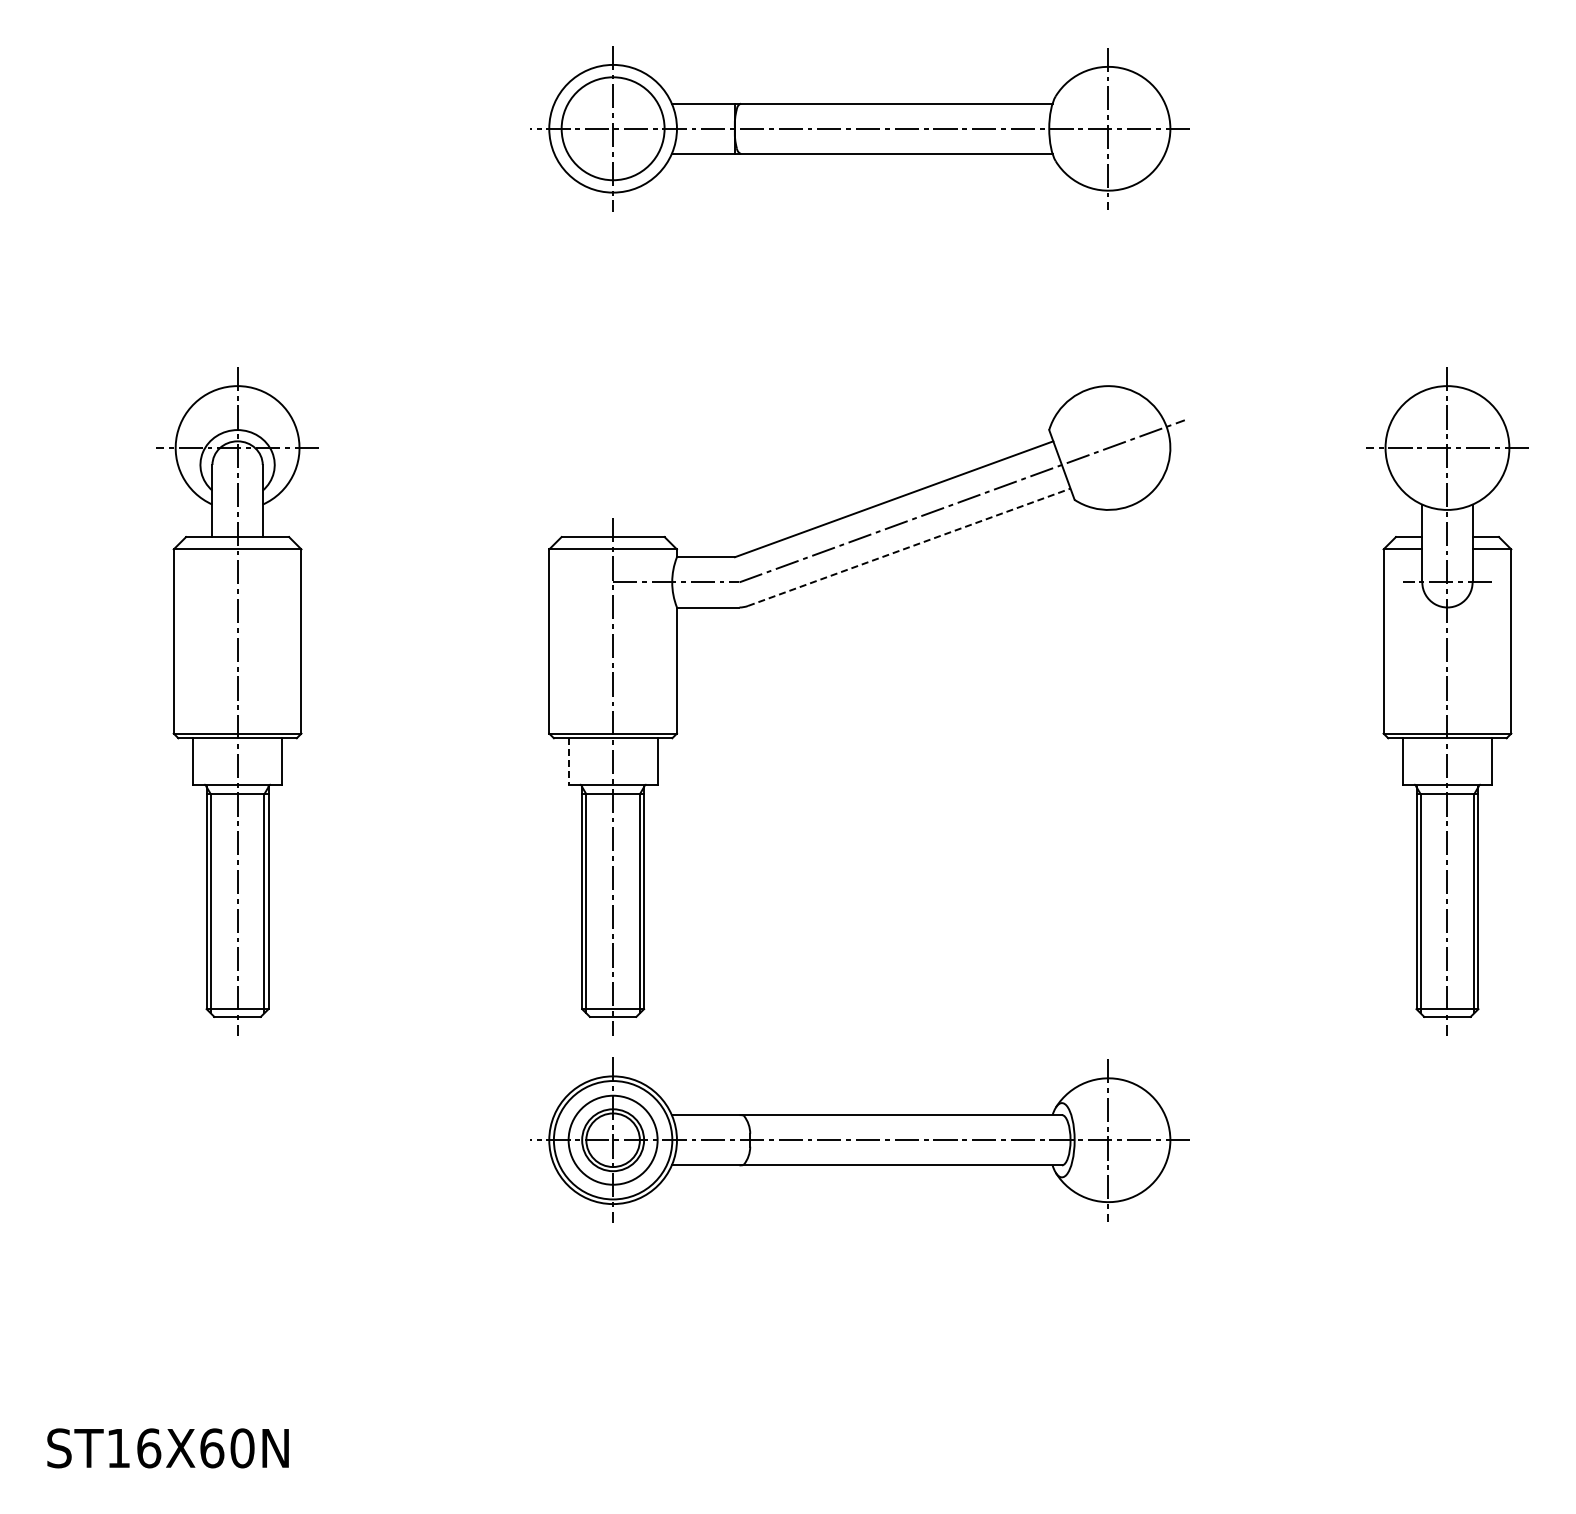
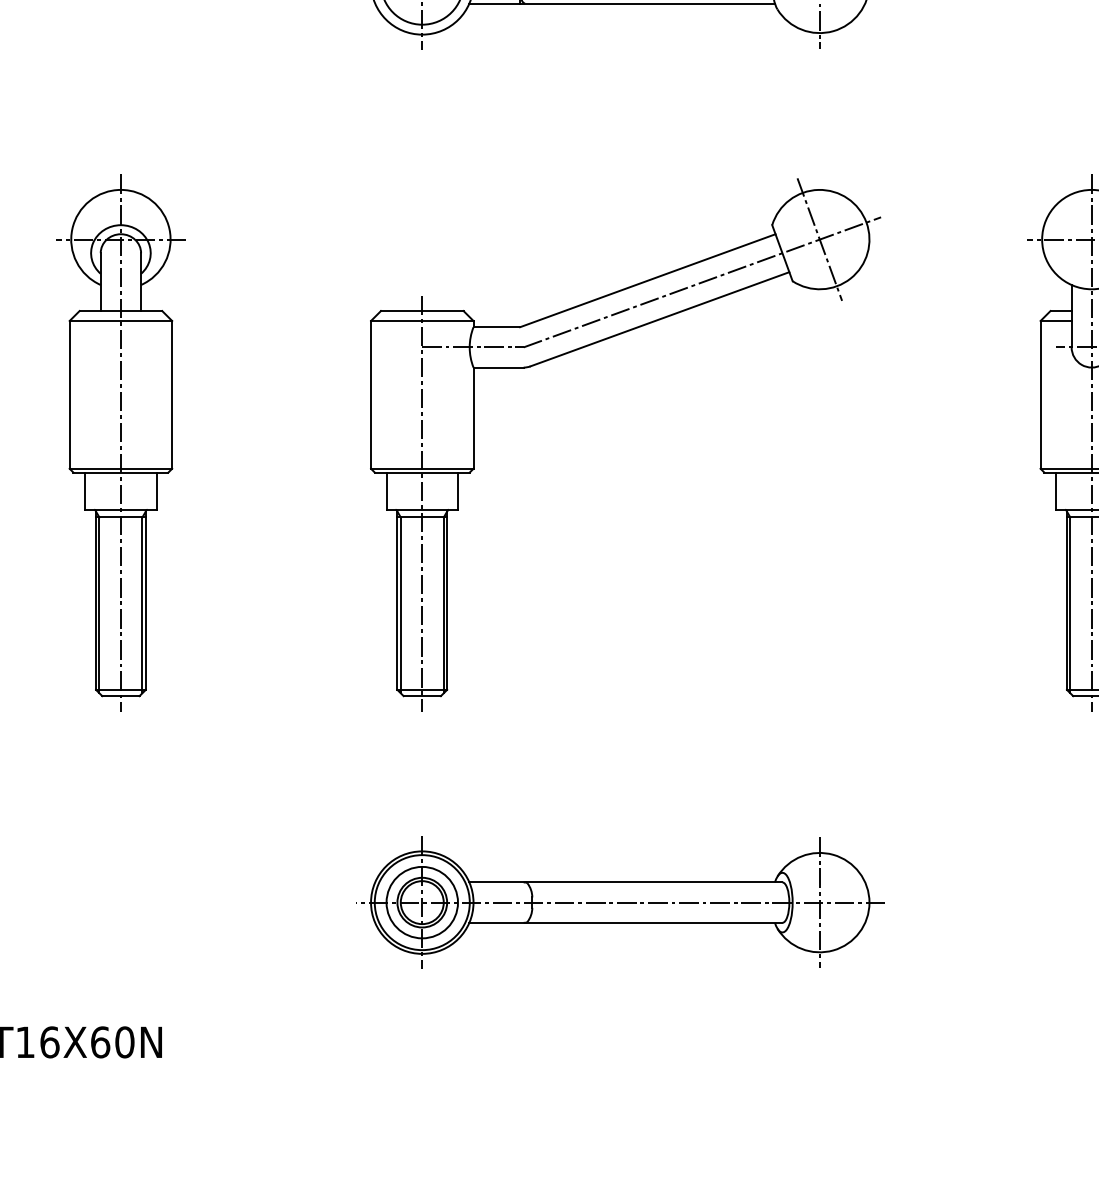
line: (1108, 447) -> (819, 239), added
line: (909, 547) -> (660, 319), dashed -> solid
line: (568, 761) -> (386, 491), dashed -> solid
part: (859, 1139) -> (619, 902), moved

